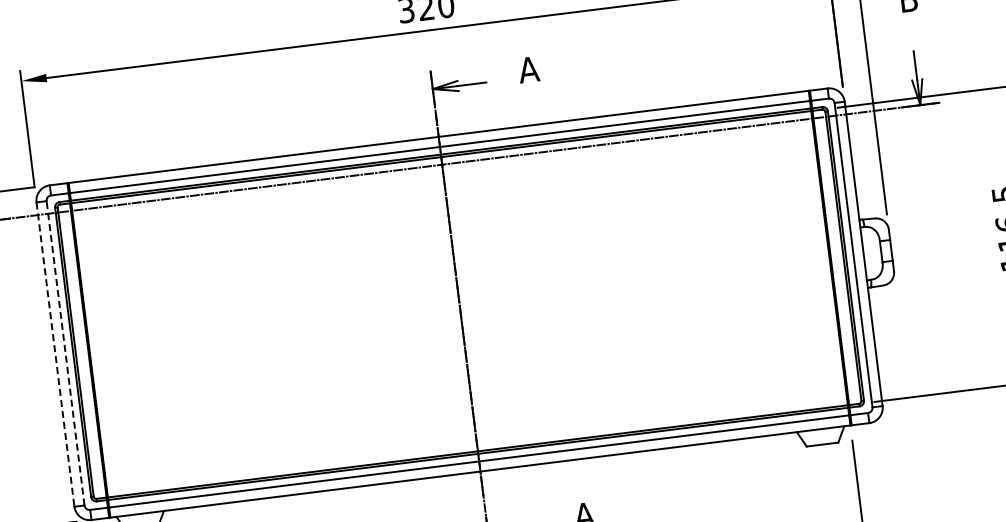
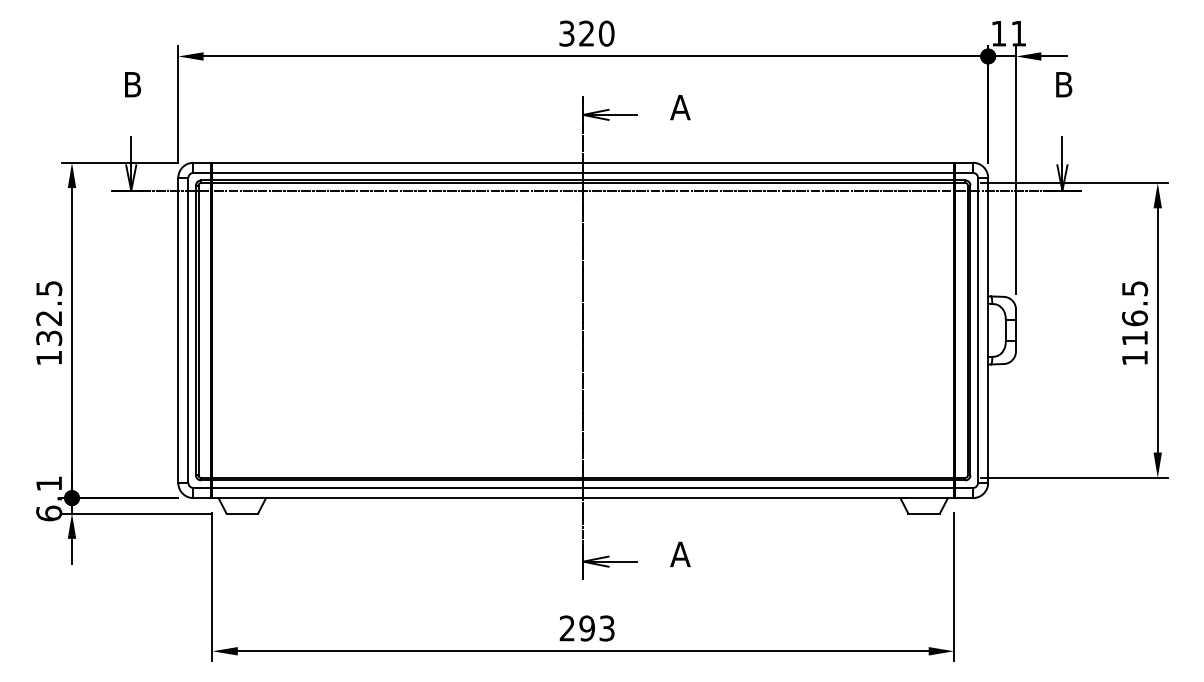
line: (65, 352) -> (188, 329), dashed -> solid
line: (55, 354) -> (178, 330), dashed -> solid

